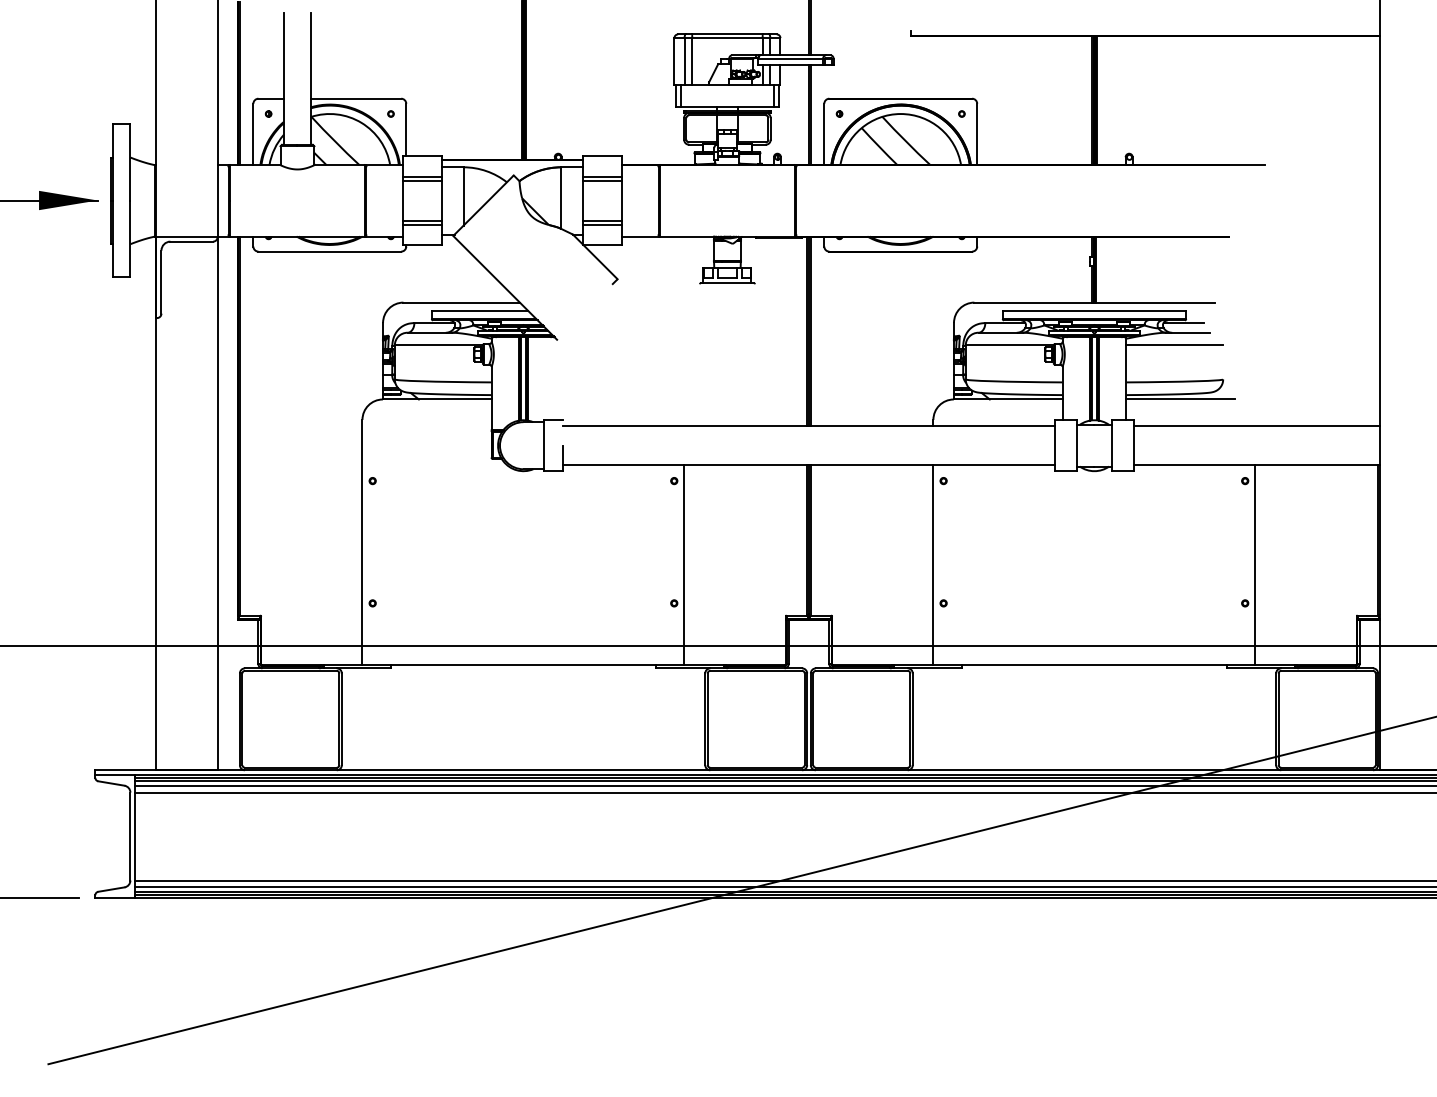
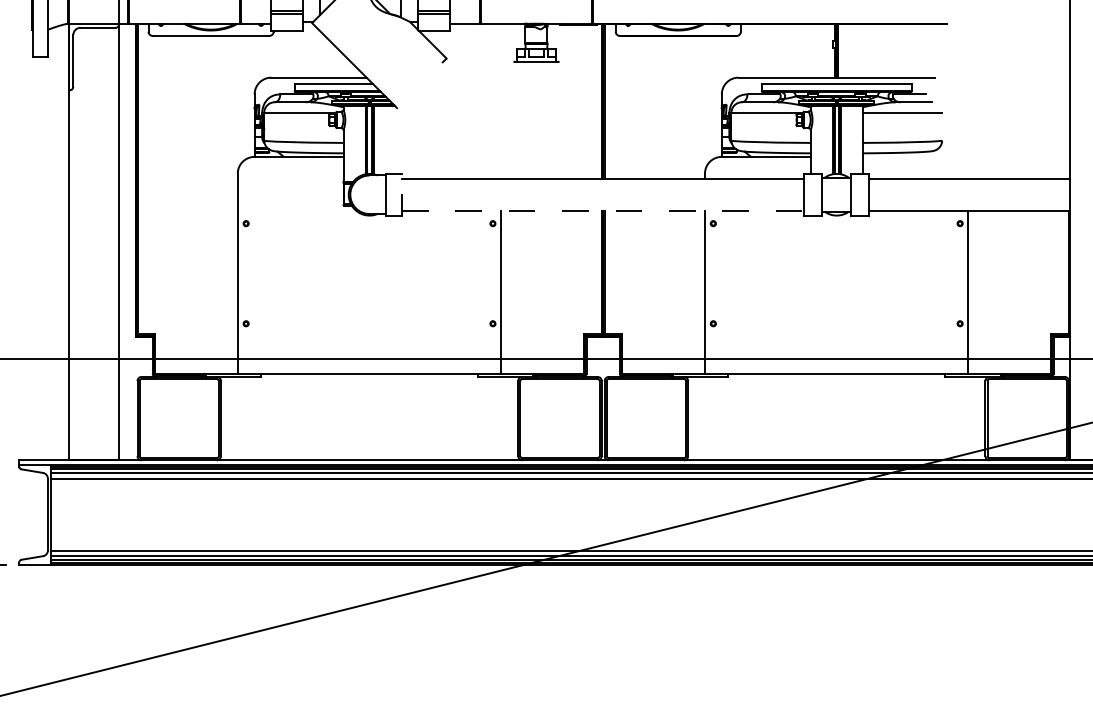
line: (1180, 399) -> (907, 156), removed
line: (809, 465) -> (603, 210), solid -> dashed

